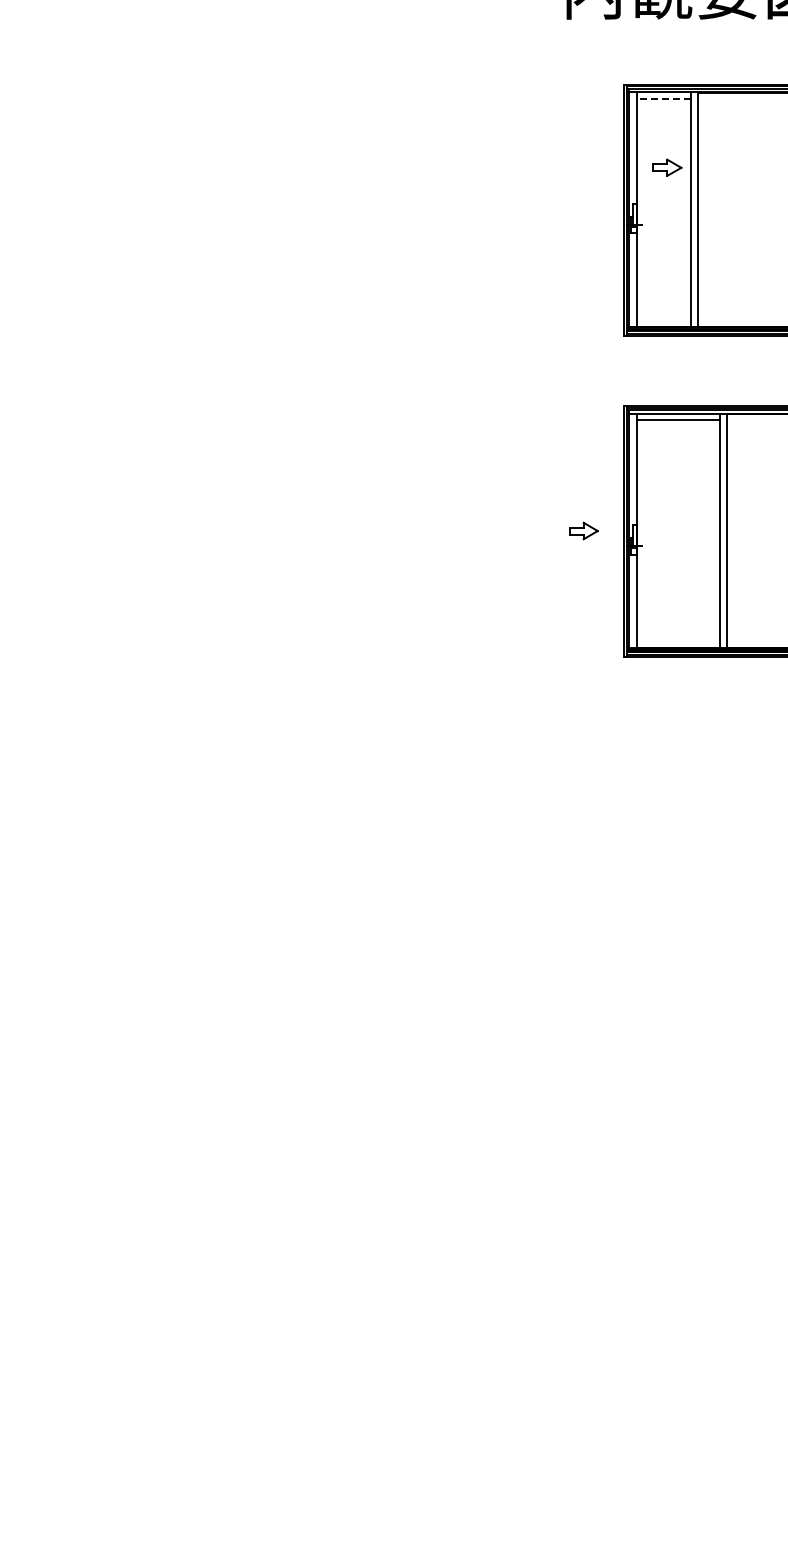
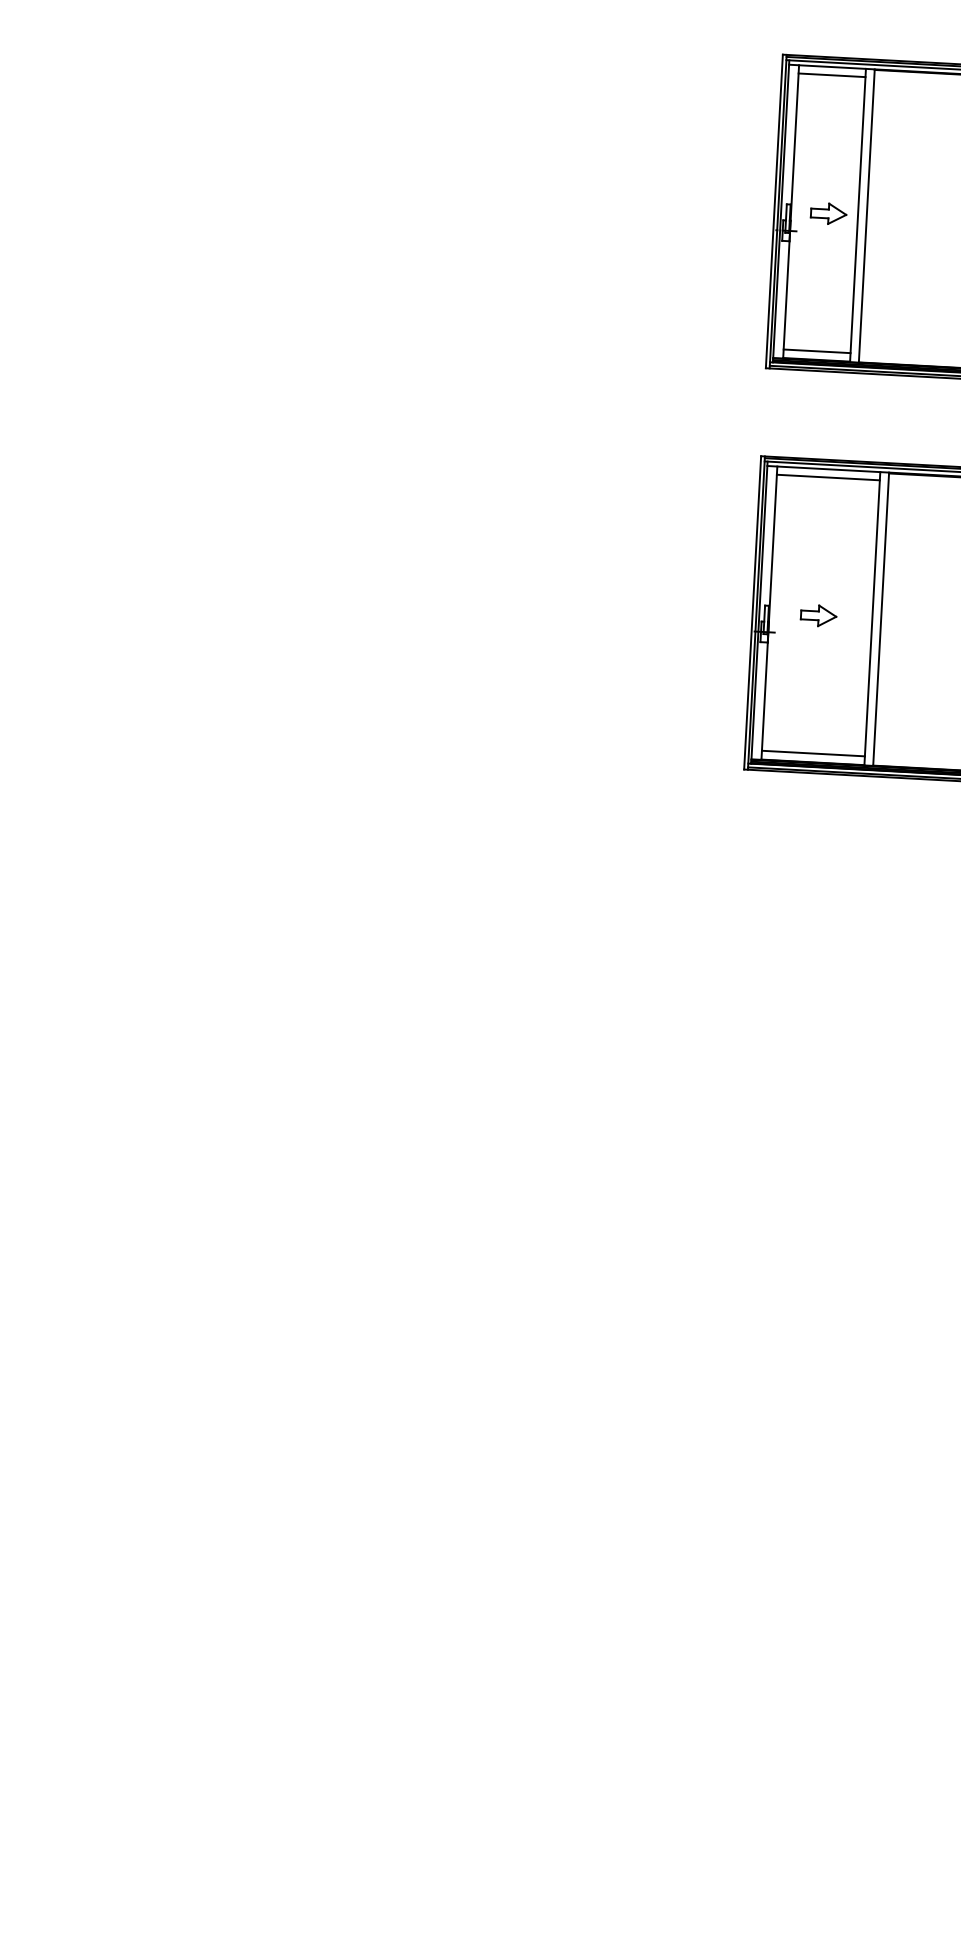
line: (664, 99) -> (832, 75), dashed -> solid
part: (667, 167) -> (828, 213), moved
line: (663, 319) -> (816, 350), added
part: (583, 530) -> (818, 615), moved
line: (678, 641) -> (813, 754), added

